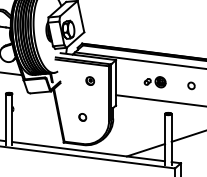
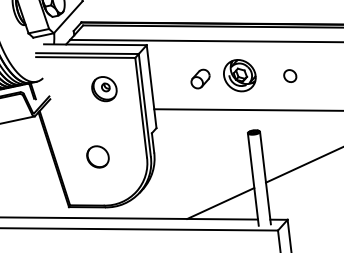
part: (89, 80) -> (102, 88), size x1.67
part: (154, 81) -> (221, 75), size x1.67
part: (82, 117) -> (97, 157), size x1.67

